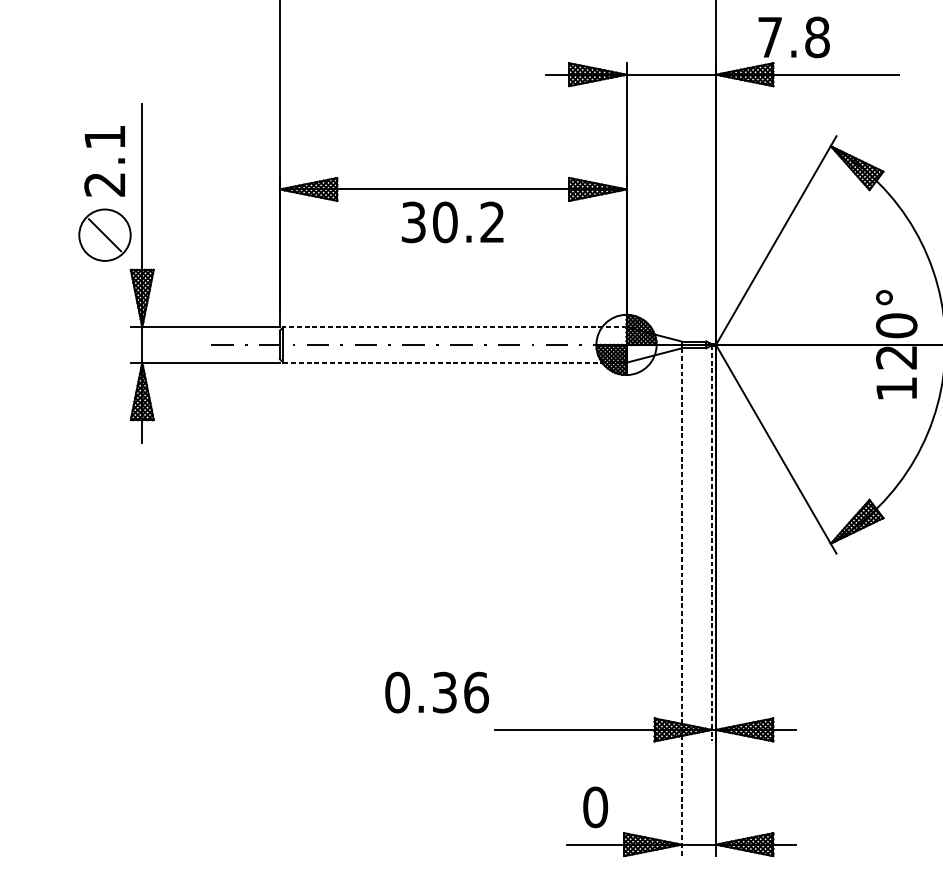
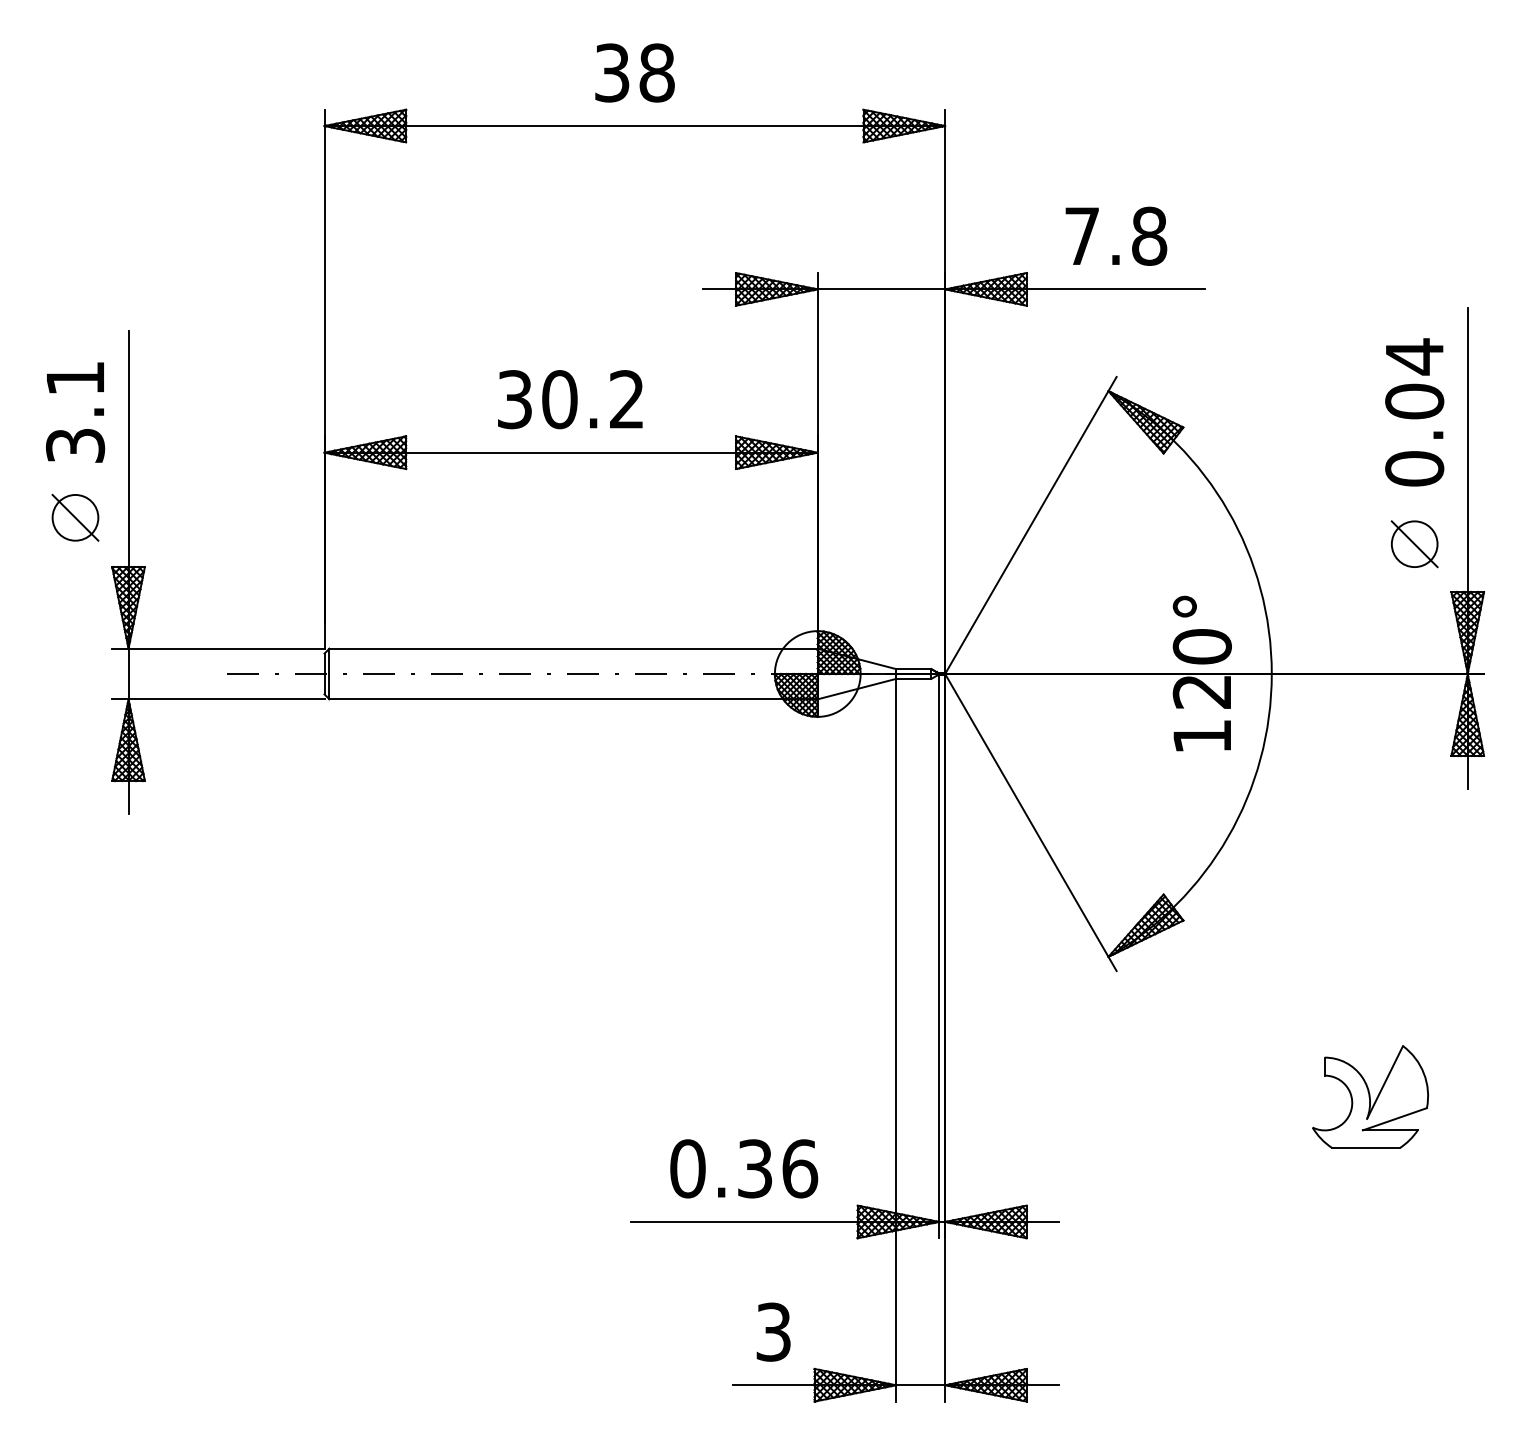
text: (794, 36) -> (1116, 235), moved
text: (105, 184) -> (75, 445), 2.1 -> 3.1
text: (452, 222) -> (570, 399), moved
circle: (105, 234) -> (75, 517), size x0.62
line: (454, 327) -> (573, 648), dashed -> solid
line: (455, 362) -> (574, 699), dashed -> solid
line: (712, 543) -> (939, 956), dashed -> solid
line: (681, 602) -> (896, 1040), dashed -> solid
text: (437, 692) -> (744, 1168), moved
text: (595, 806) -> (773, 1331), 0 -> 3

